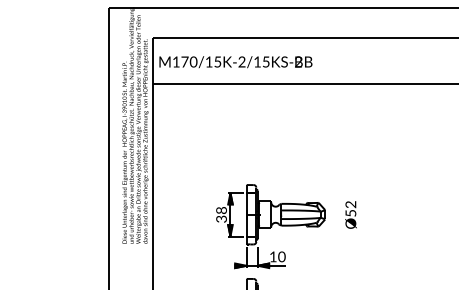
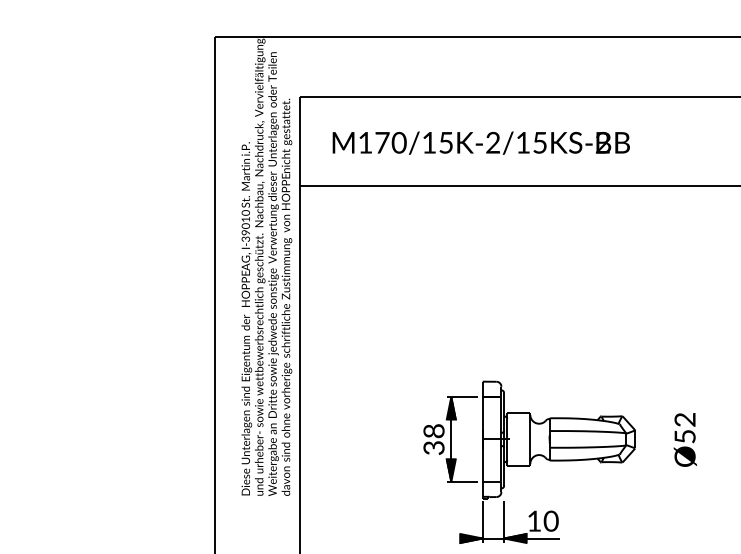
text: (235, 62) -> (480, 143), moved

